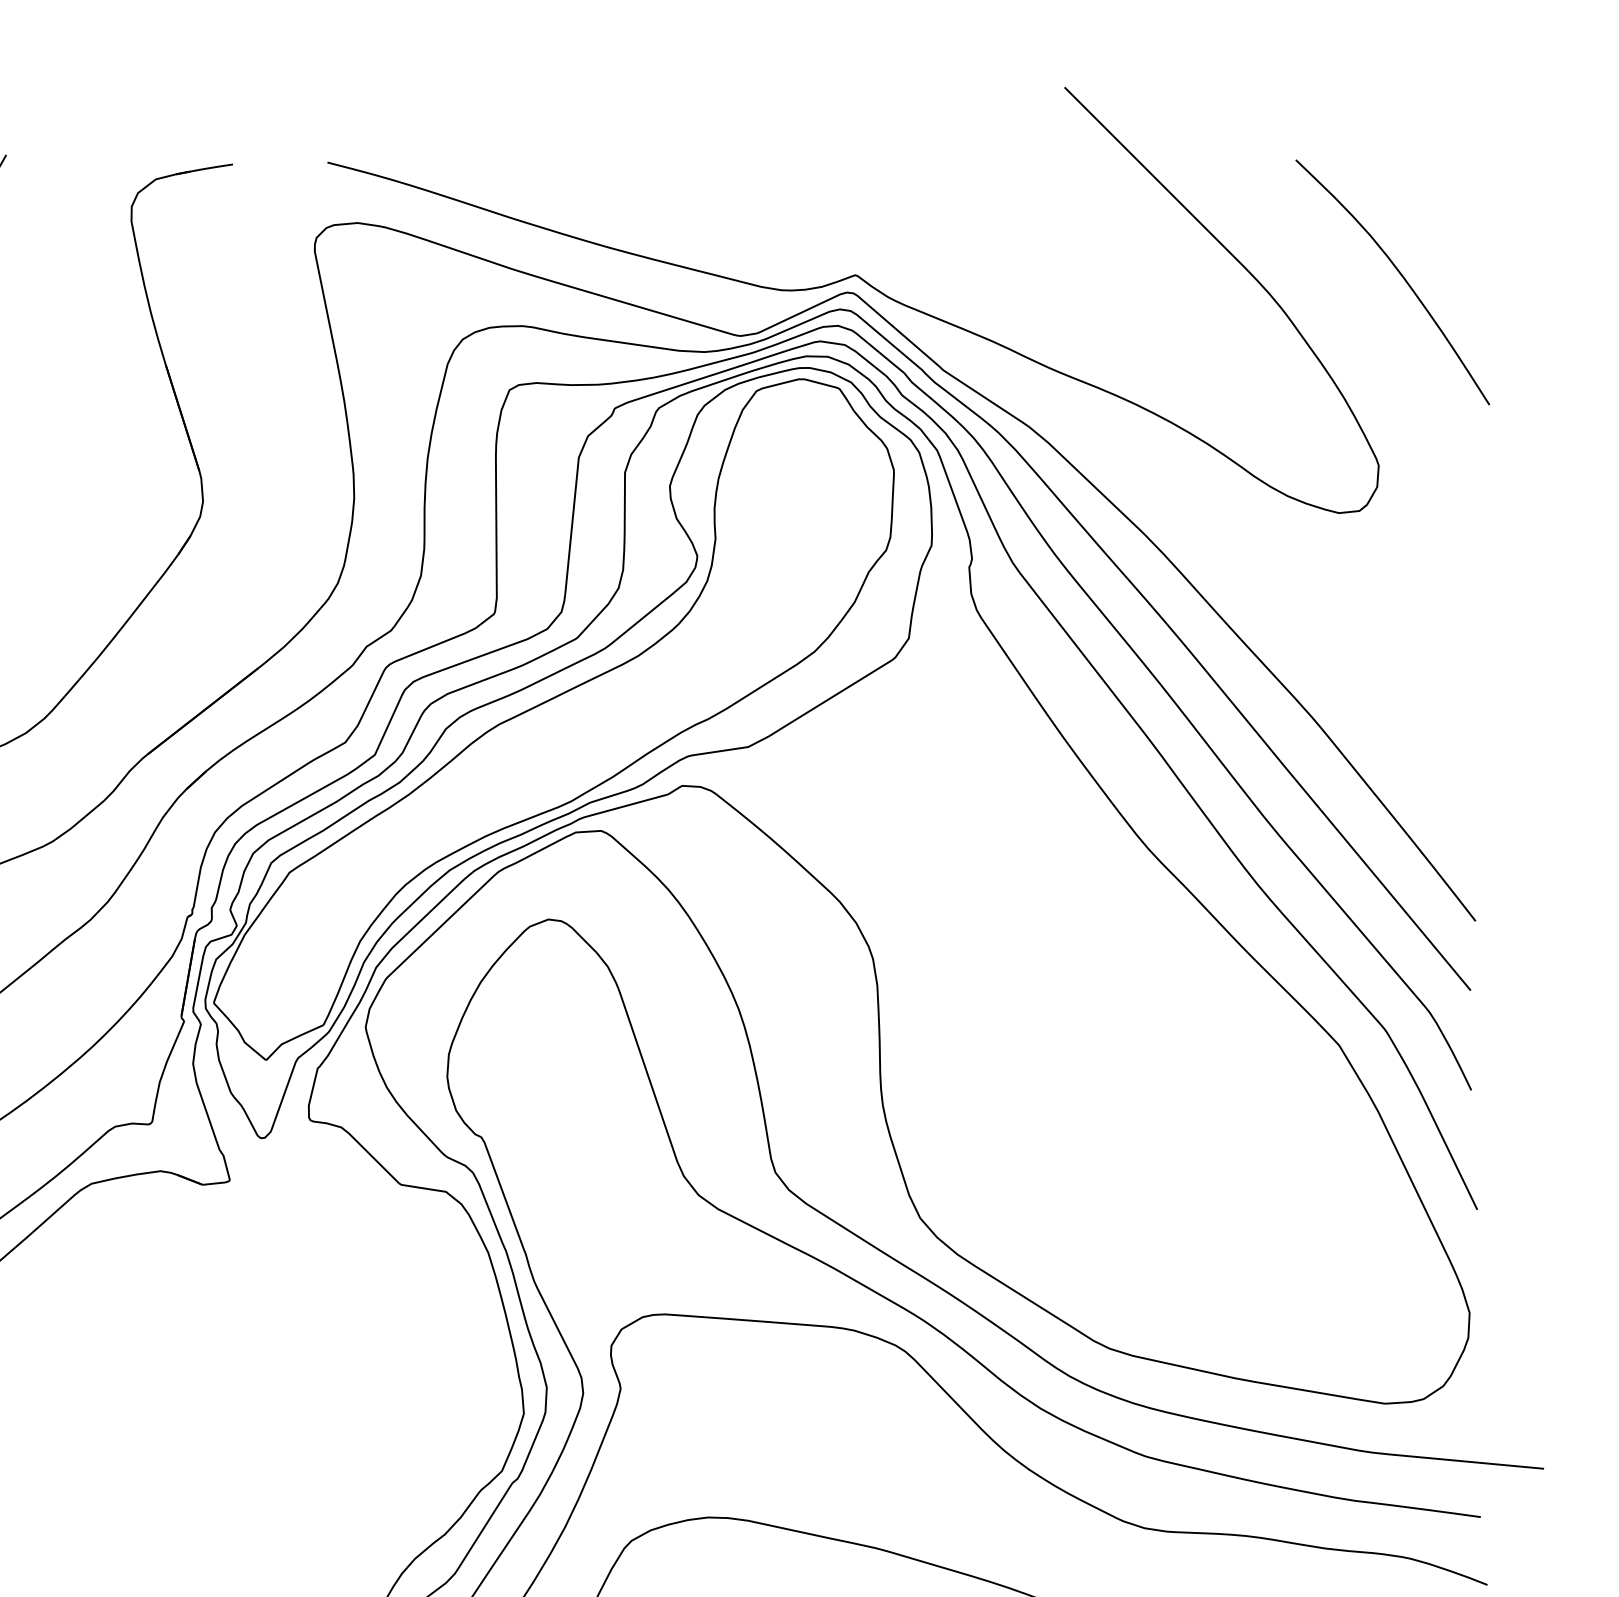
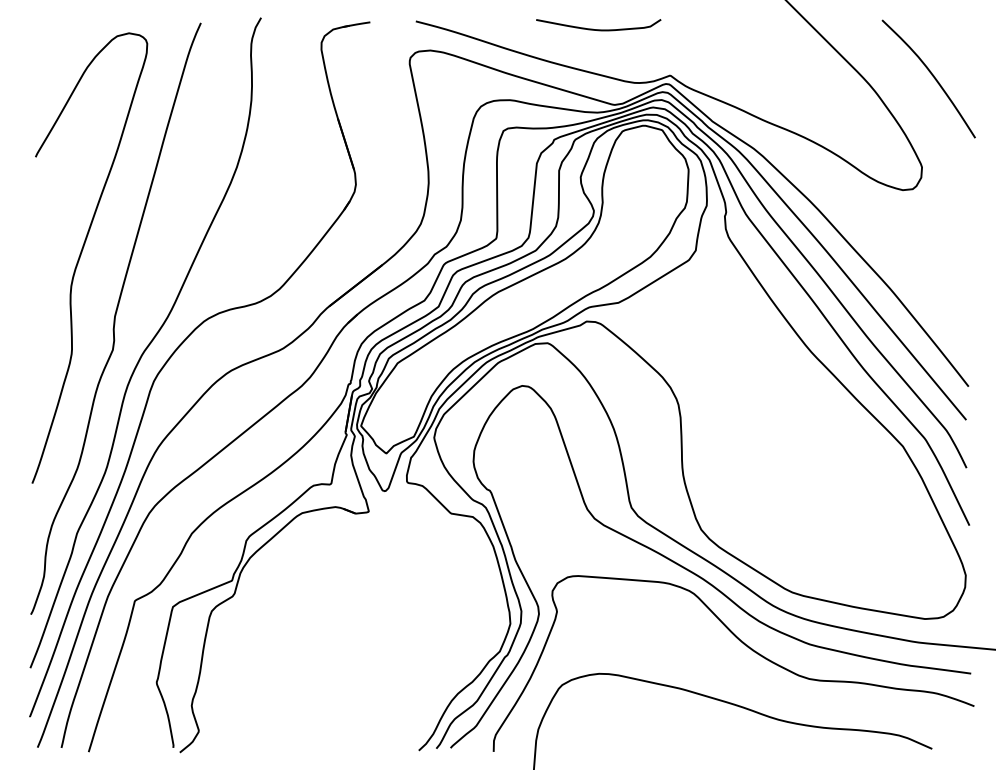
curve: (706, 179) -> (598, 29), added

